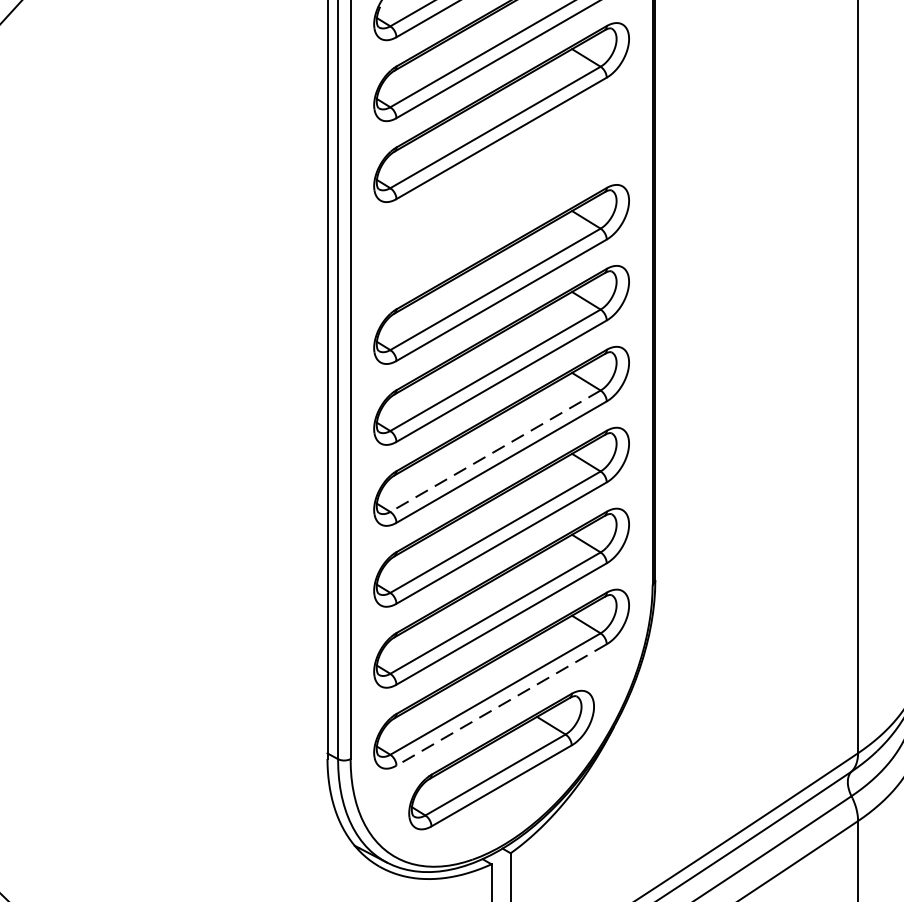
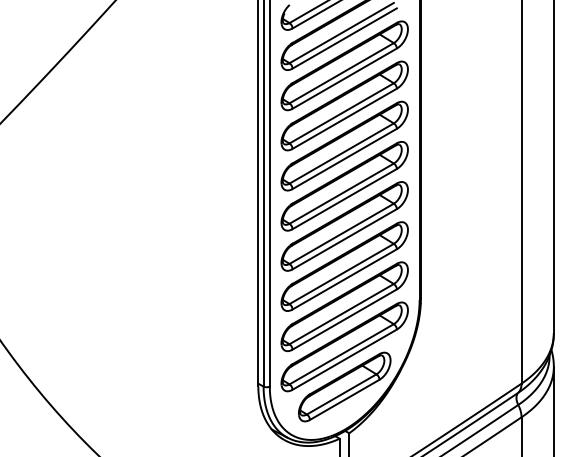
part: (501, 192) -> (344, 105), added
line: (495, 452) -> (341, 234), dashed -> solid
line: (501, 704) -> (344, 359), dashed -> solid

